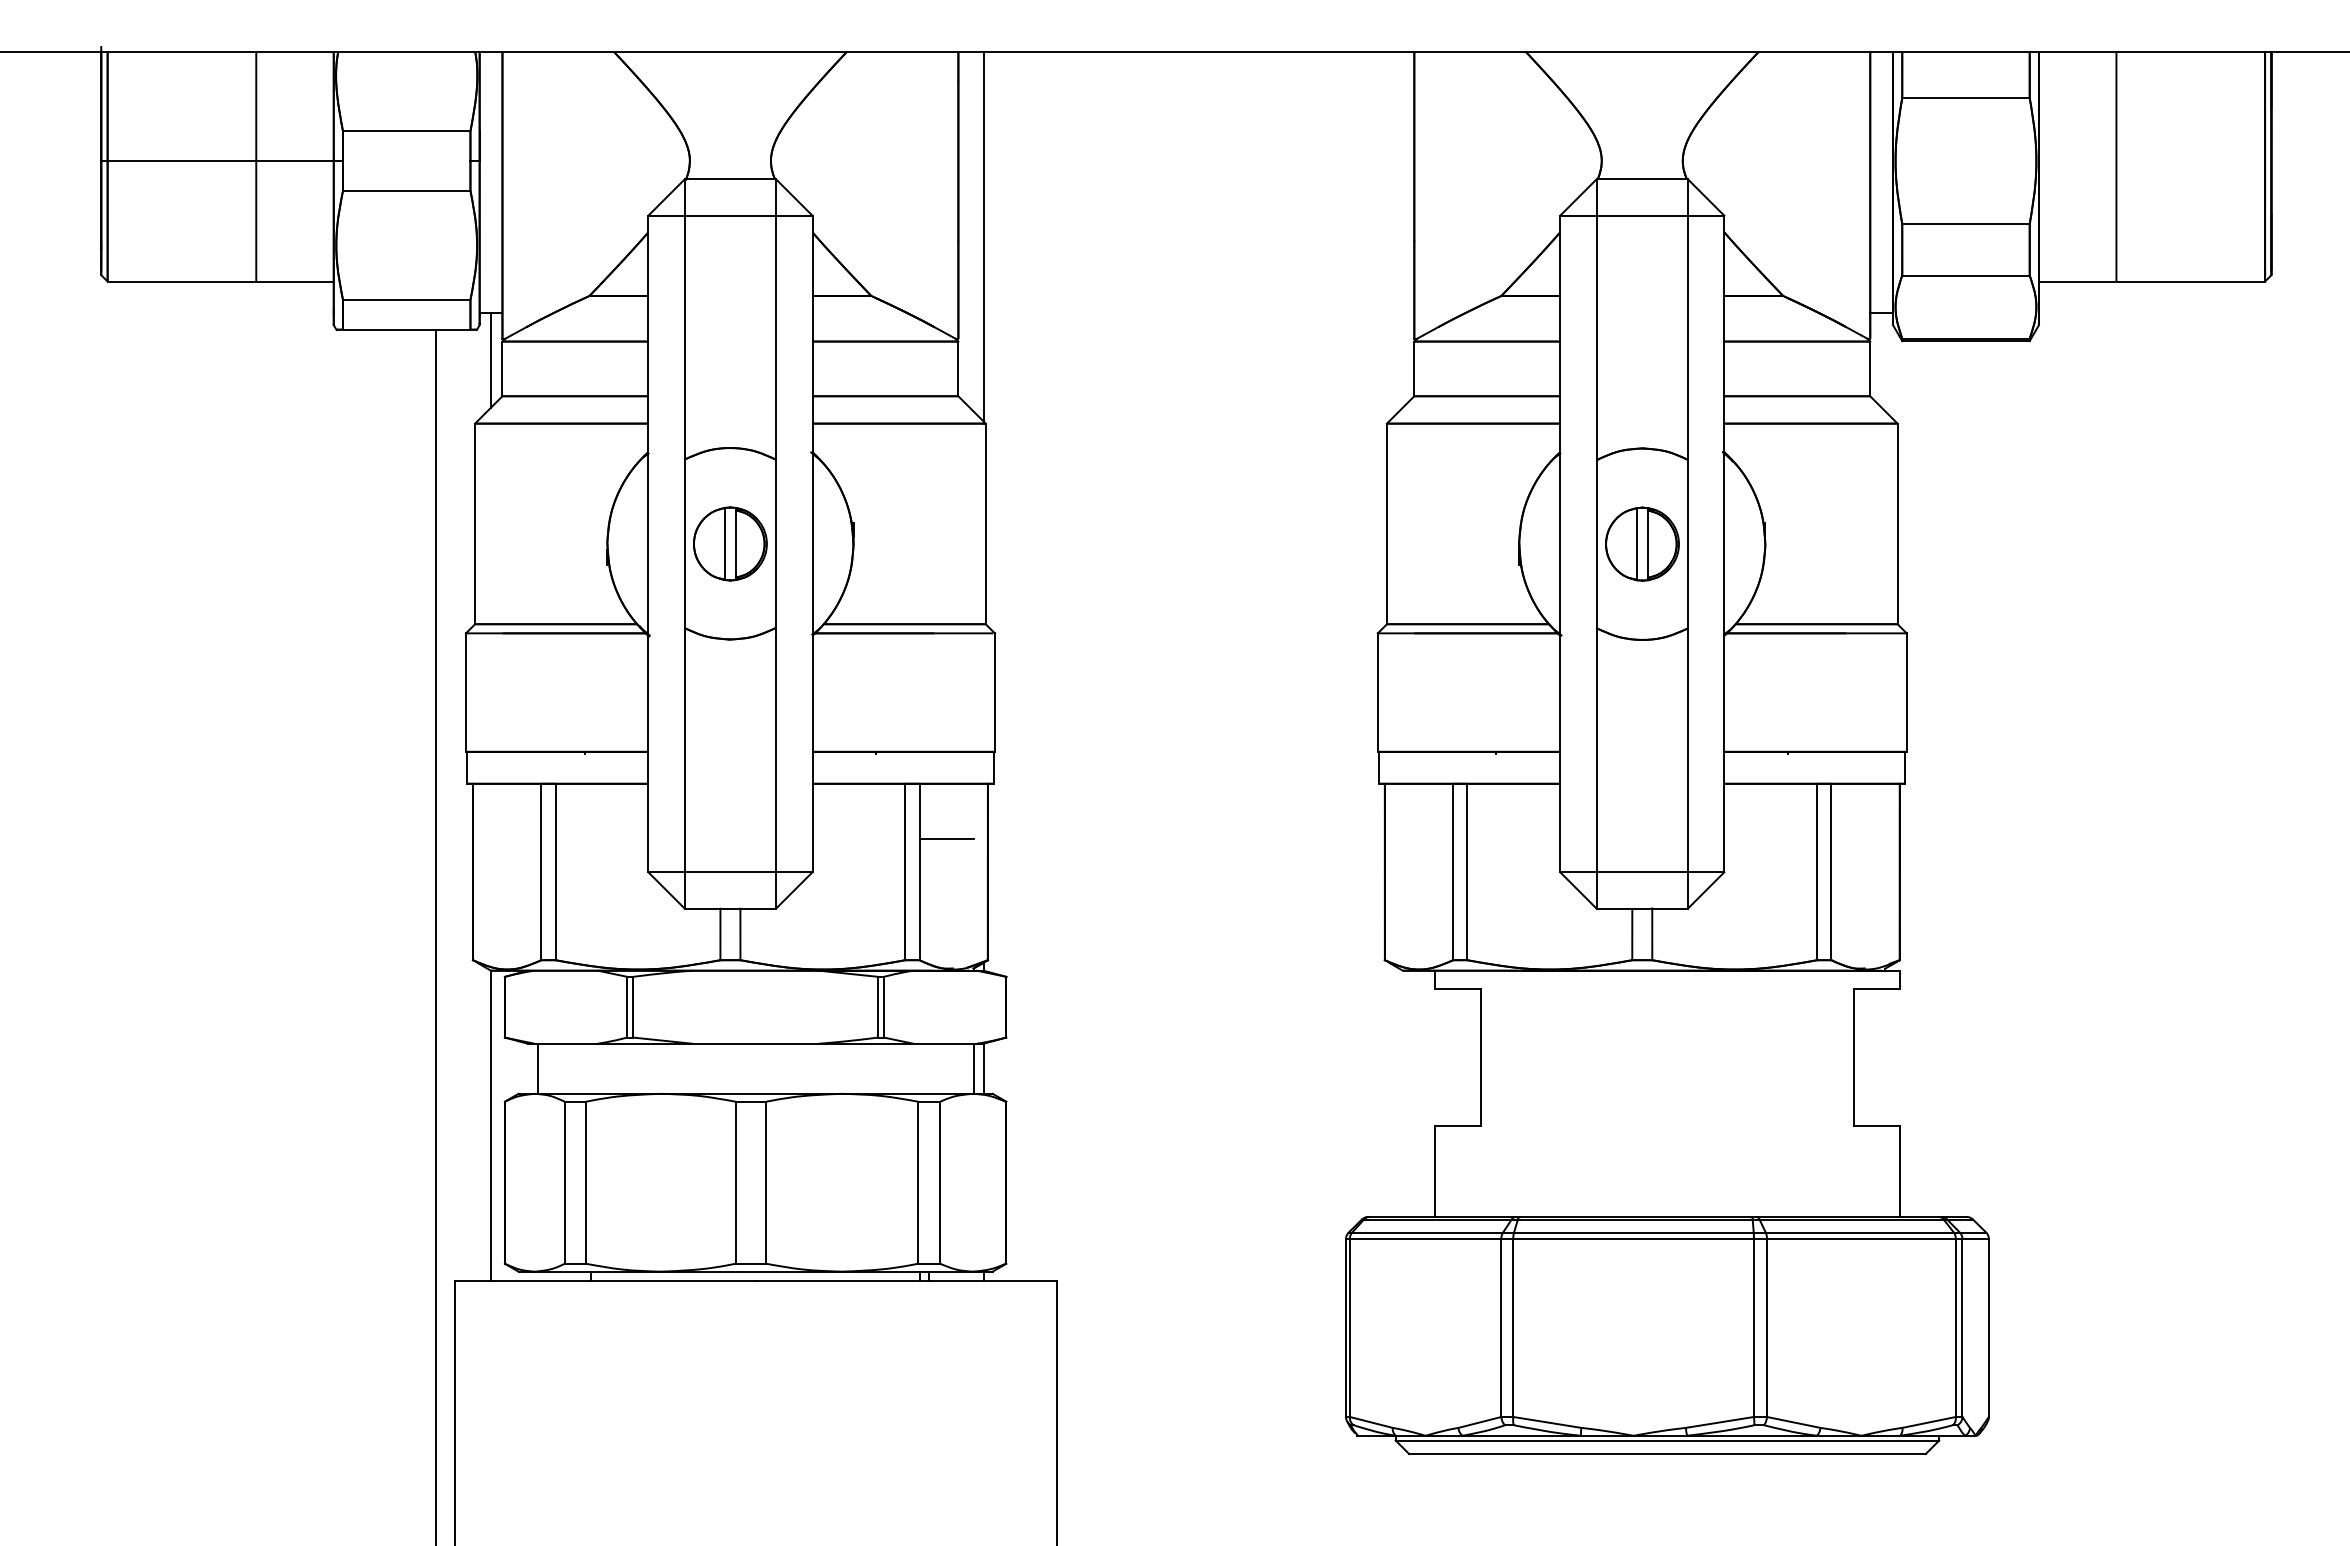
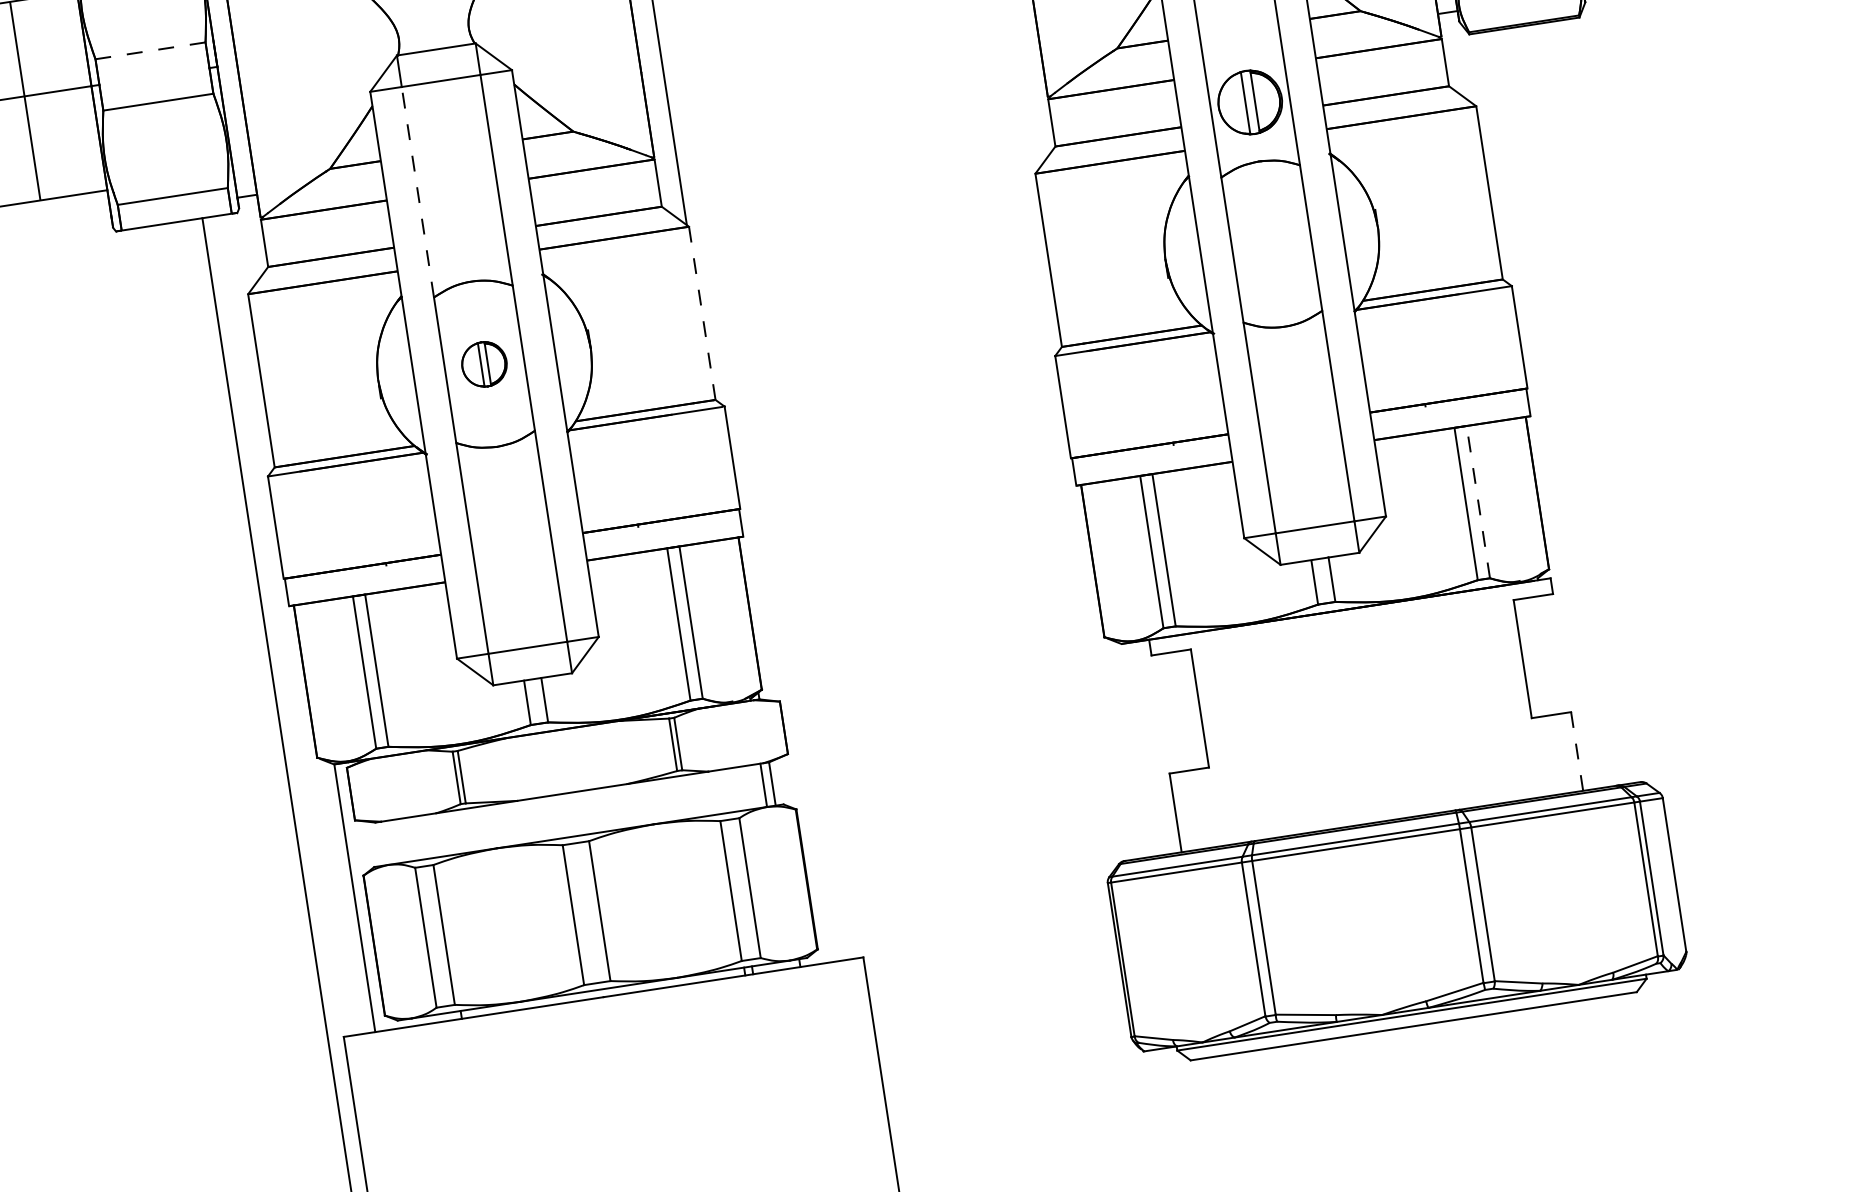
line: (406, 131) -> (150, 51), solid -> dashed
line: (684, 337) -> (417, 192), solid -> dashed
line: (491, 359) -> (253, 236), removed
line: (985, 524) -> (702, 313), solid -> dashed
part: (730, 543) -> (484, 363), size x0.7
part: (1642, 543) -> (1250, 101), moved
line: (946, 838) -> (709, 590), removed
line: (1831, 871) -> (1478, 501), solid -> dashed
line: (537, 1068) -> (387, 842), removed
line: (1900, 1171) -> (1577, 751), solid -> dashed

